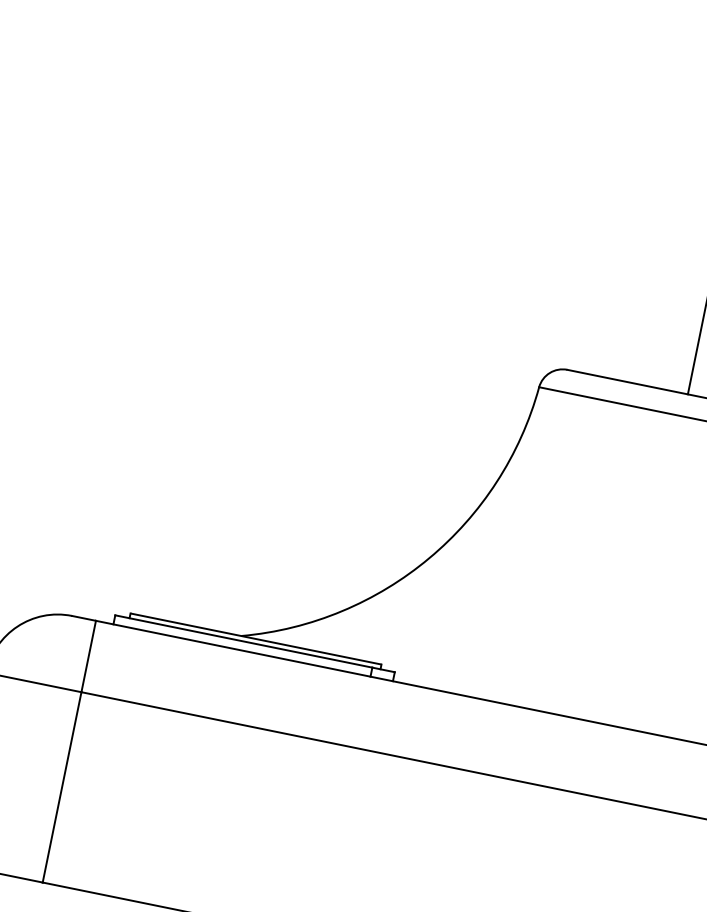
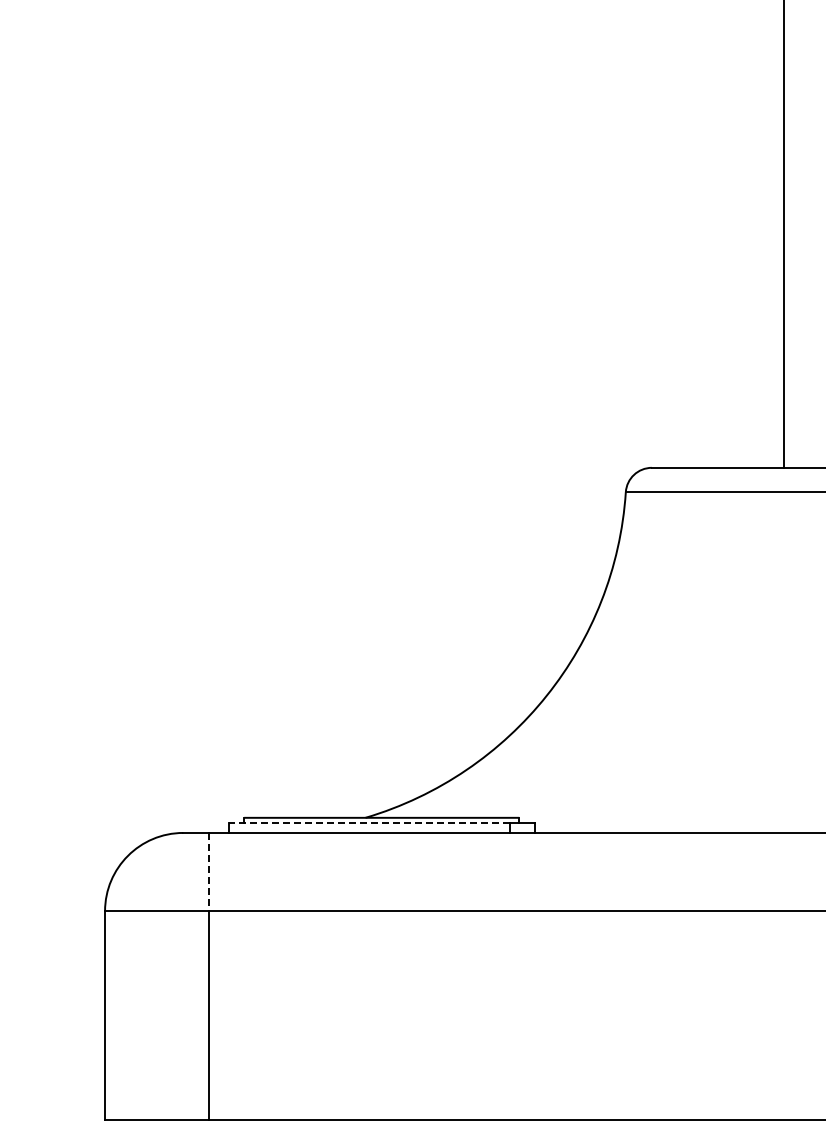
line: (243, 641) -> (369, 823), solid -> dashed
line: (88, 656) -> (209, 872), solid -> dashed

